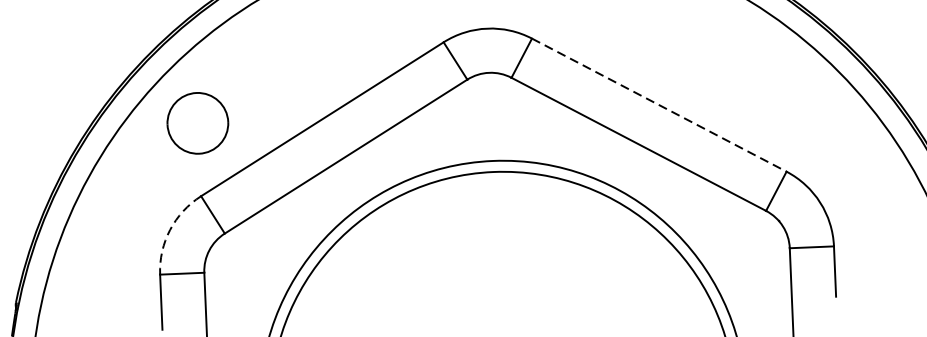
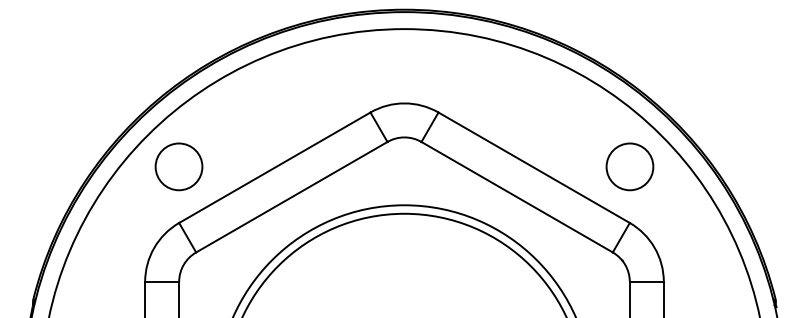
part: (783, 98) -> (629, 166), added
line: (659, 106) -> (534, 168), dashed -> solid
arc: (170, 229) -> (154, 247), dashed -> solid

